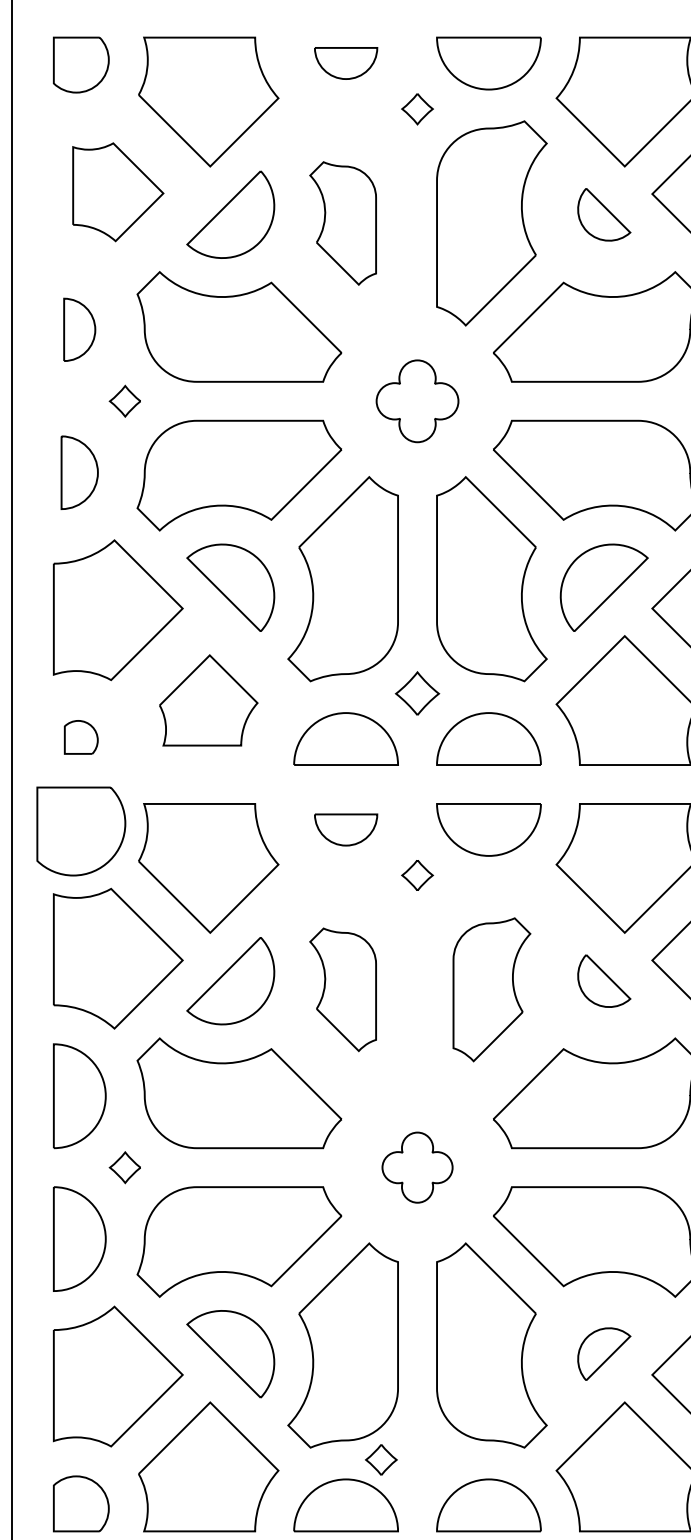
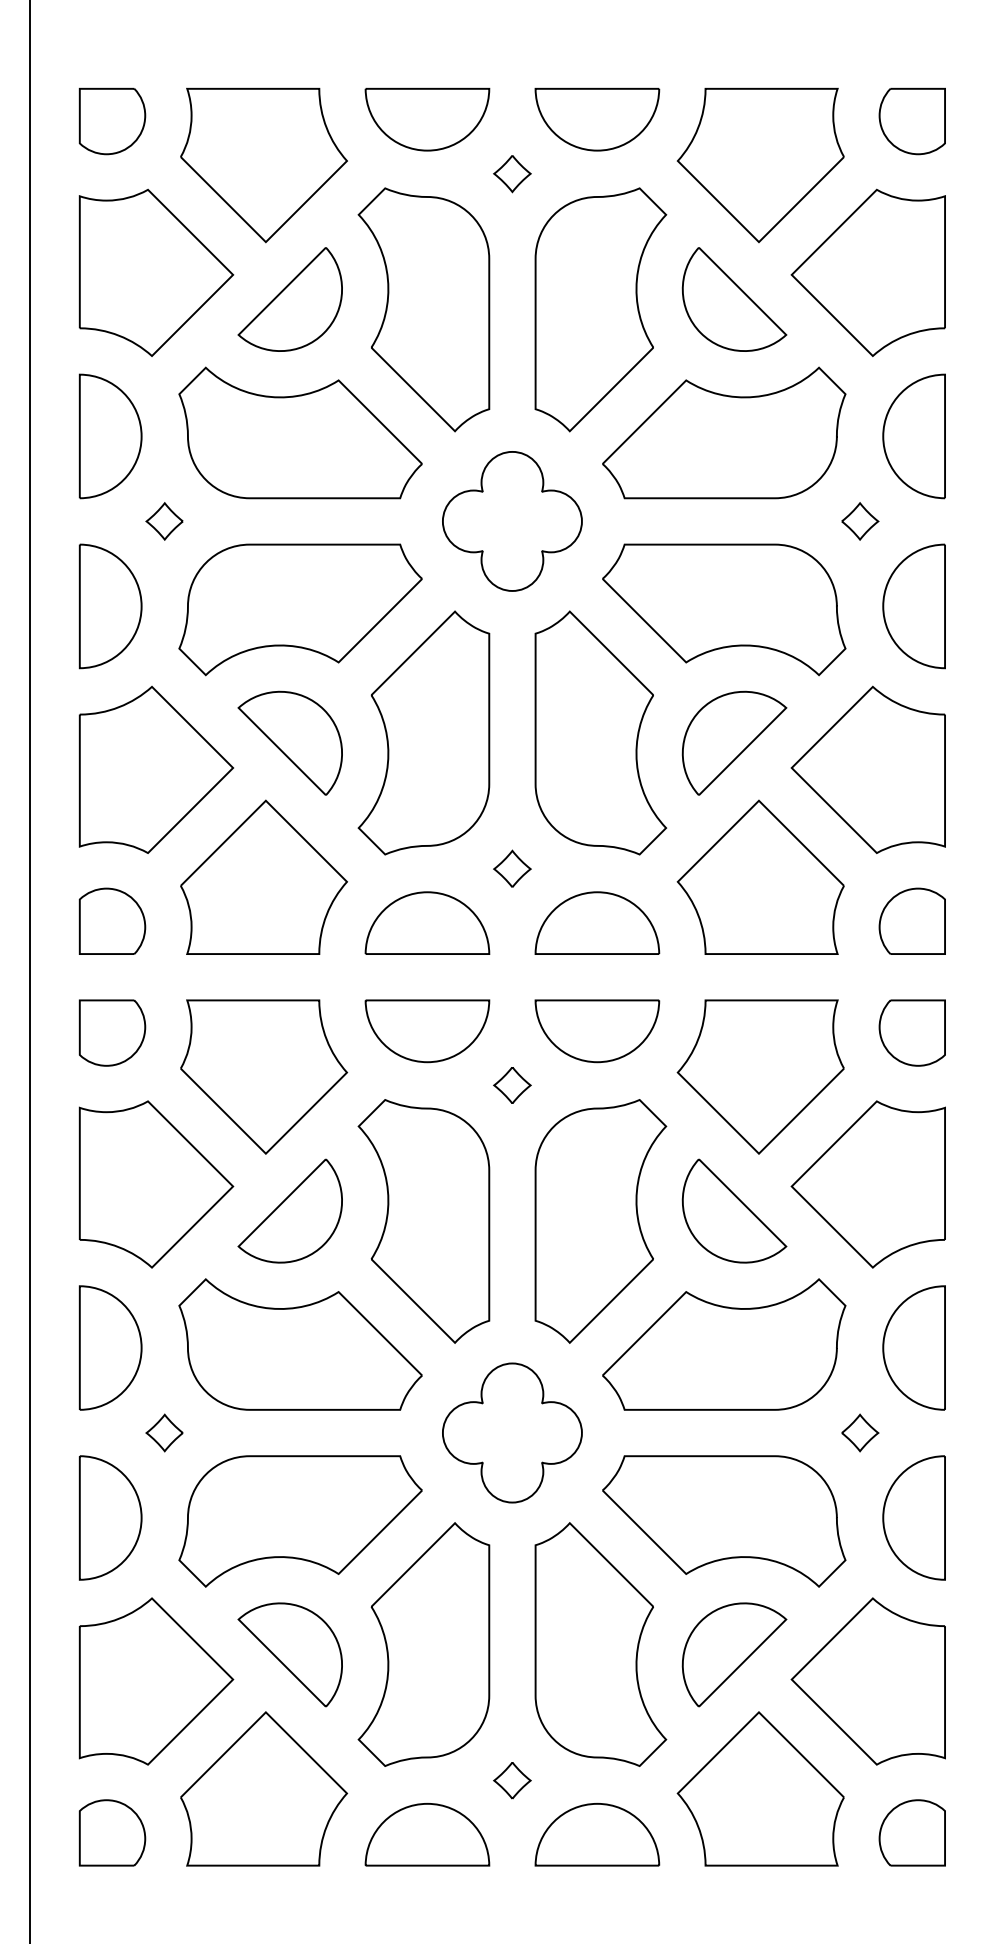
part: (346, 63) -> (427, 119), size x1.67
part: (118, 192) -> (156, 272), size x1.43
part: (604, 214) -> (734, 299), size x1.67
part: (342, 223) -> (423, 309), size x1.67
part: (79, 329) -> (110, 436), size x1.67
part: (417, 401) -> (512, 521), size x1.43
part: (79, 472) -> (110, 606), size x1.43
part: (417, 693) -> (512, 868), size x0.71
part: (208, 699) -> (263, 876), size x1.43
part: (81, 736) -> (112, 920), size x1.67
part: (81, 830) -> (112, 1032), size x0.62
part: (346, 830) -> (427, 1031), size x1.67
part: (604, 980) -> (734, 1210), size x1.67
part: (342, 989) -> (423, 1221), size x1.67
part: (491, 989) -> (600, 1221), size x1.43
part: (417, 1167) -> (512, 1432), size x1.67
part: (604, 1353) -> (734, 1654), size x1.67
part: (381, 1459) -> (512, 1780), moved

